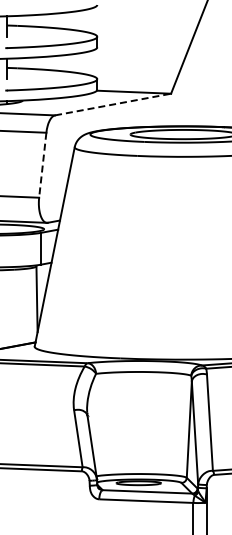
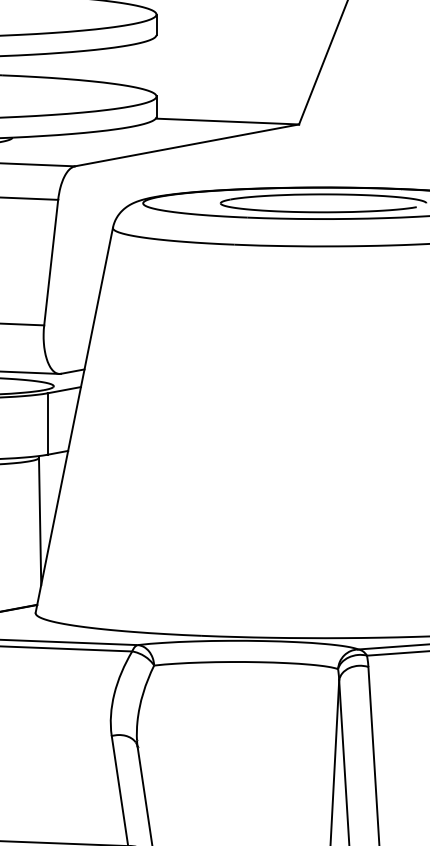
line: (113, 104) -> (187, 145), dashed -> solid
line: (42, 165) -> (50, 263), dashed -> solid

